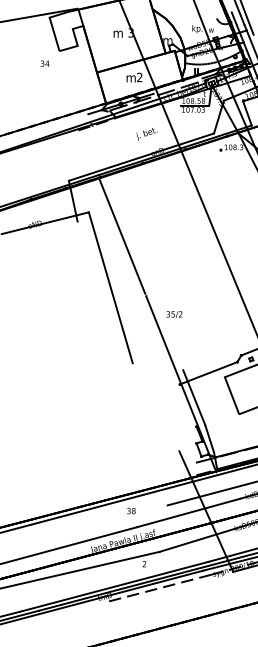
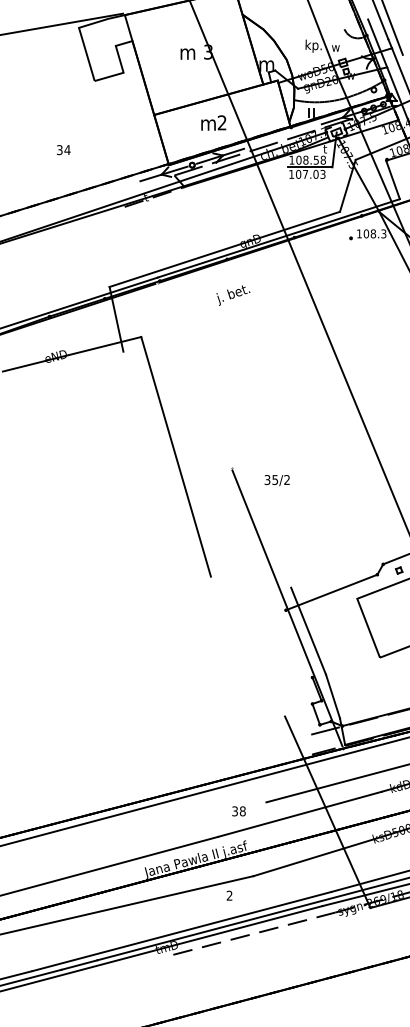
text: (44, 63) -> (62, 149), moved
text: (146, 134) -> (232, 295), moved
line: (122, 236) -> (194, 375), removed
text: (174, 314) -> (277, 480), moved
text: (131, 511) -> (239, 812), moved

